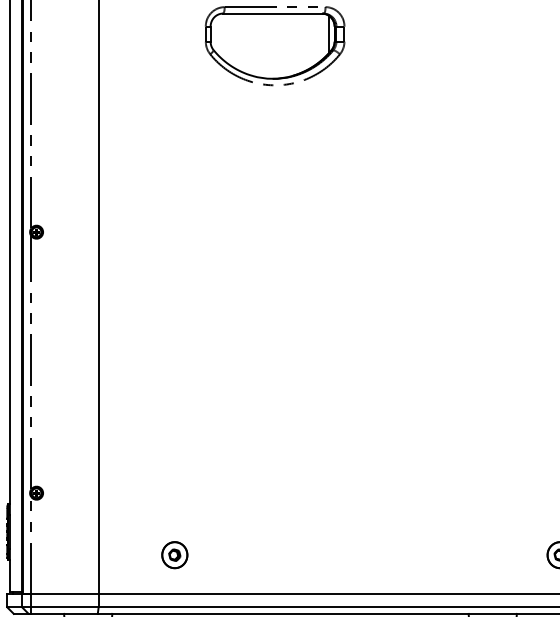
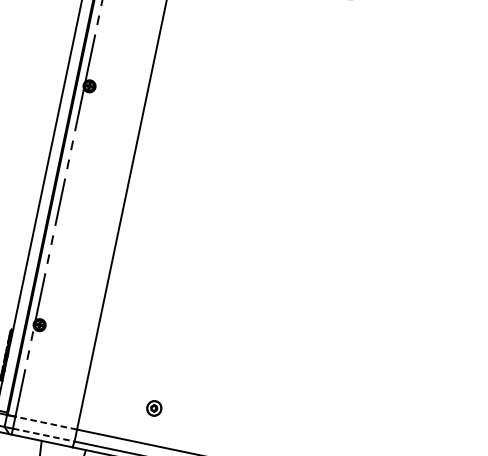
part: (174, 555) -> (153, 408), size x0.6
line: (64, 594) -> (45, 423), solid -> dashed
line: (64, 607) -> (43, 435), solid -> dashed

